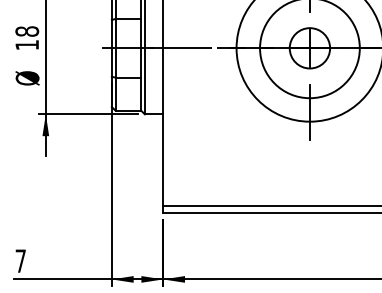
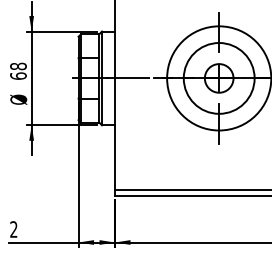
text: (27, 44) -> (18, 75), 18 -> 68
text: (20, 261) -> (13, 229), 7 -> 2

